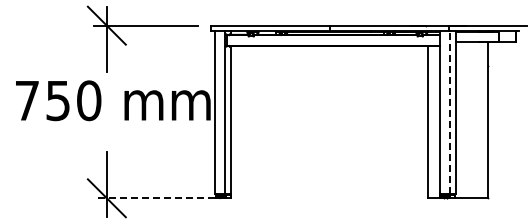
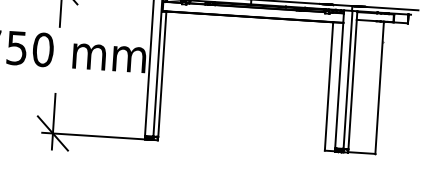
line: (449, 112) -> (347, 79), dashed -> solid
line: (154, 198) -> (93, 136), dashed -> solid

